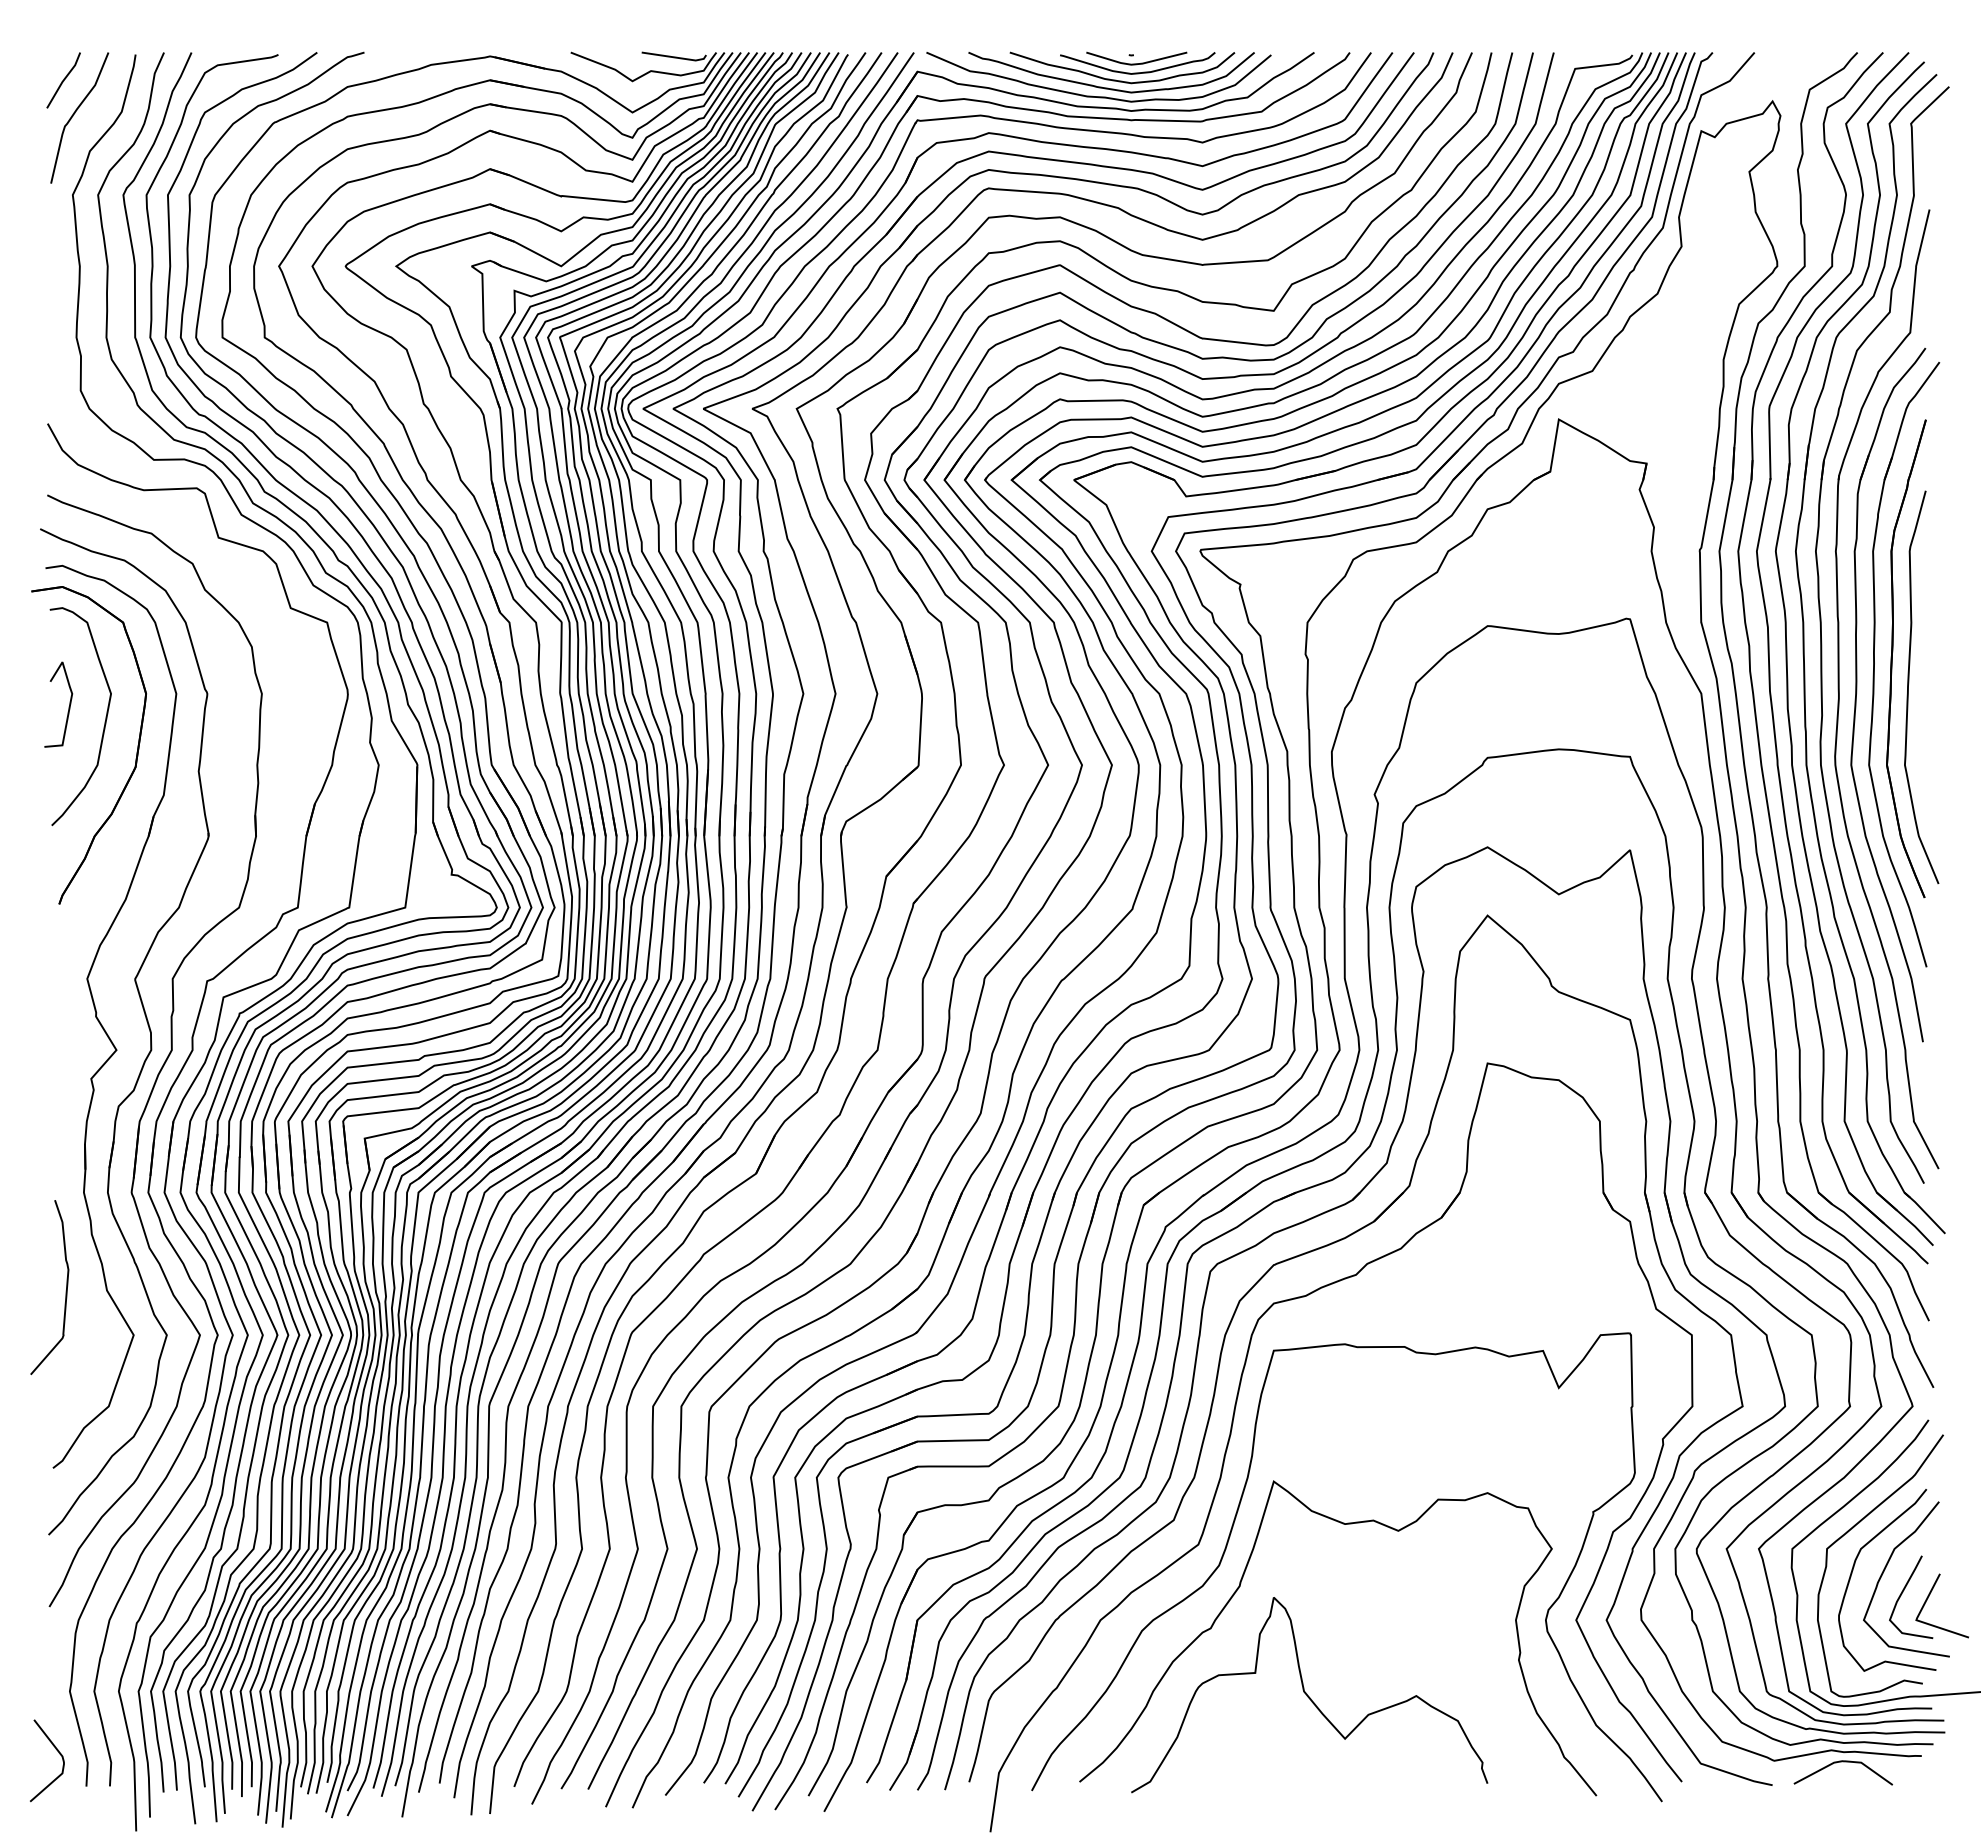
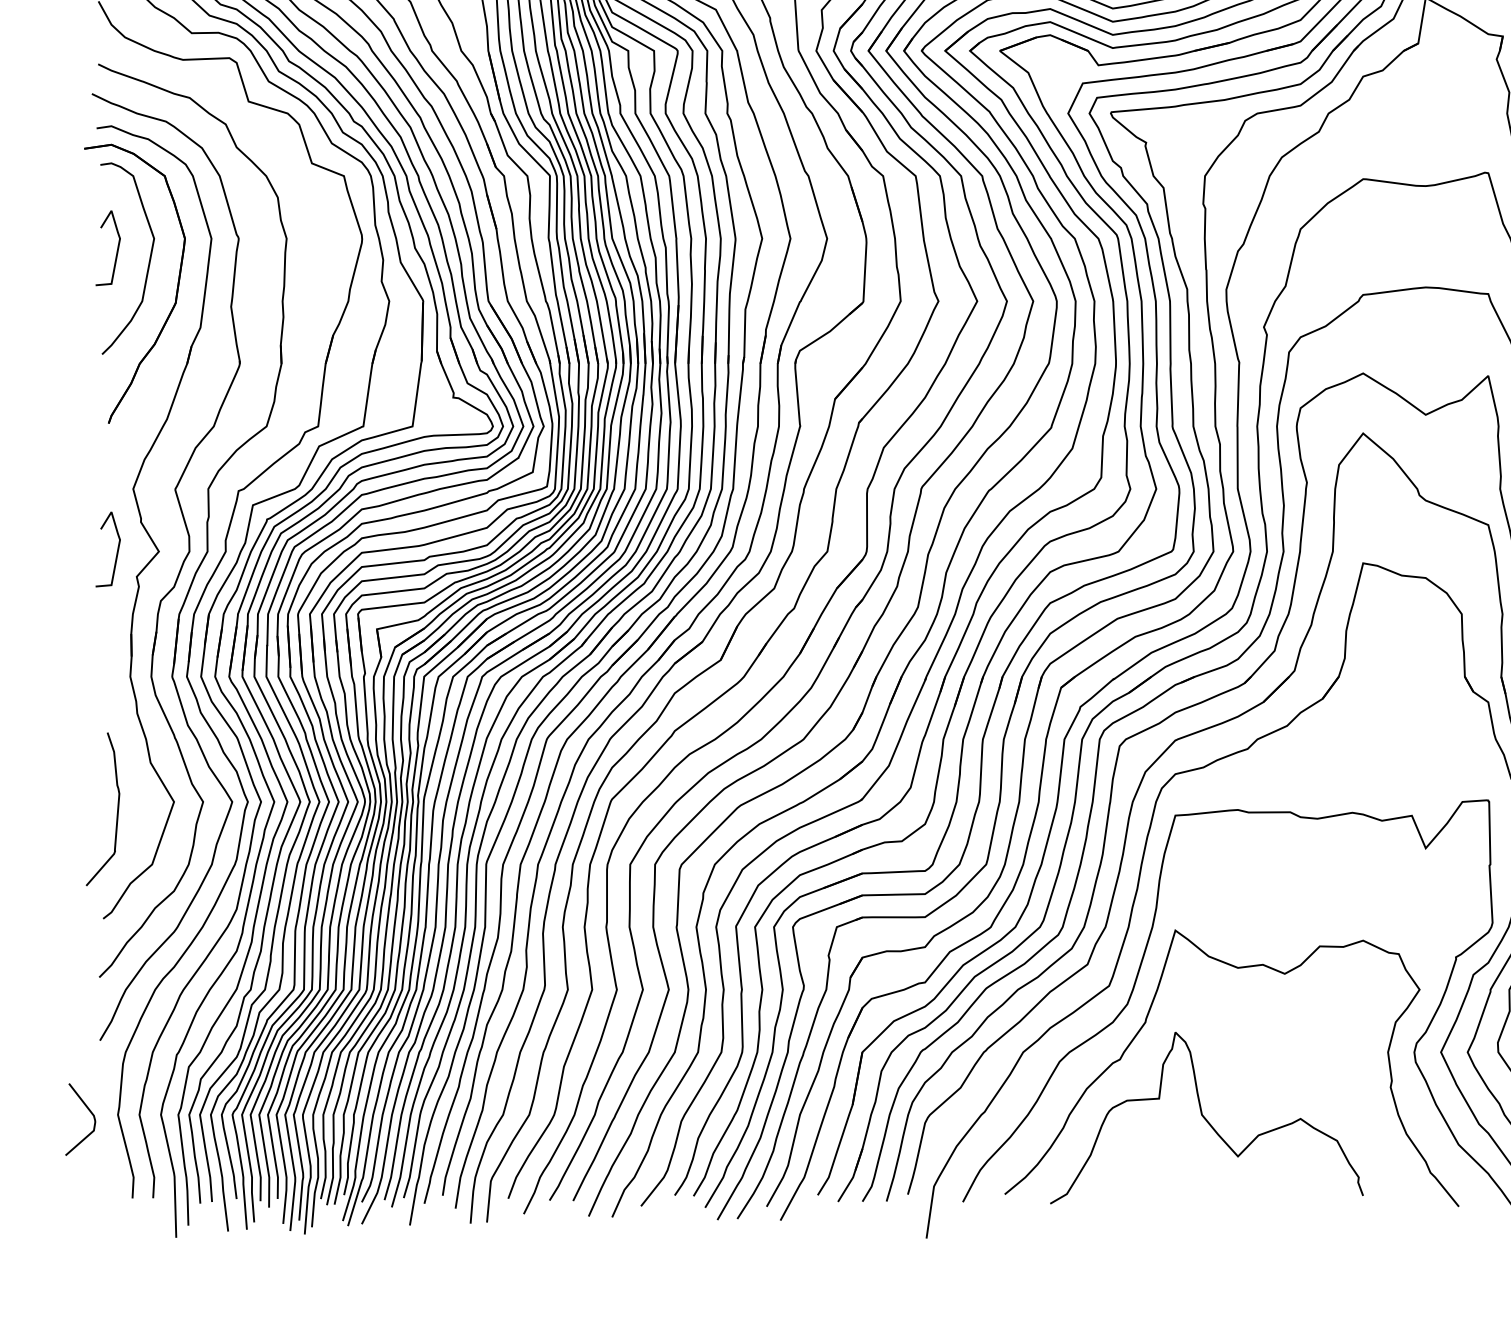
curve: (68, 1049) -> (116, 551), added
curve: (65, 1290) -> (116, 811), moved
curve: (59, 1754) -> (91, 1114), moved

